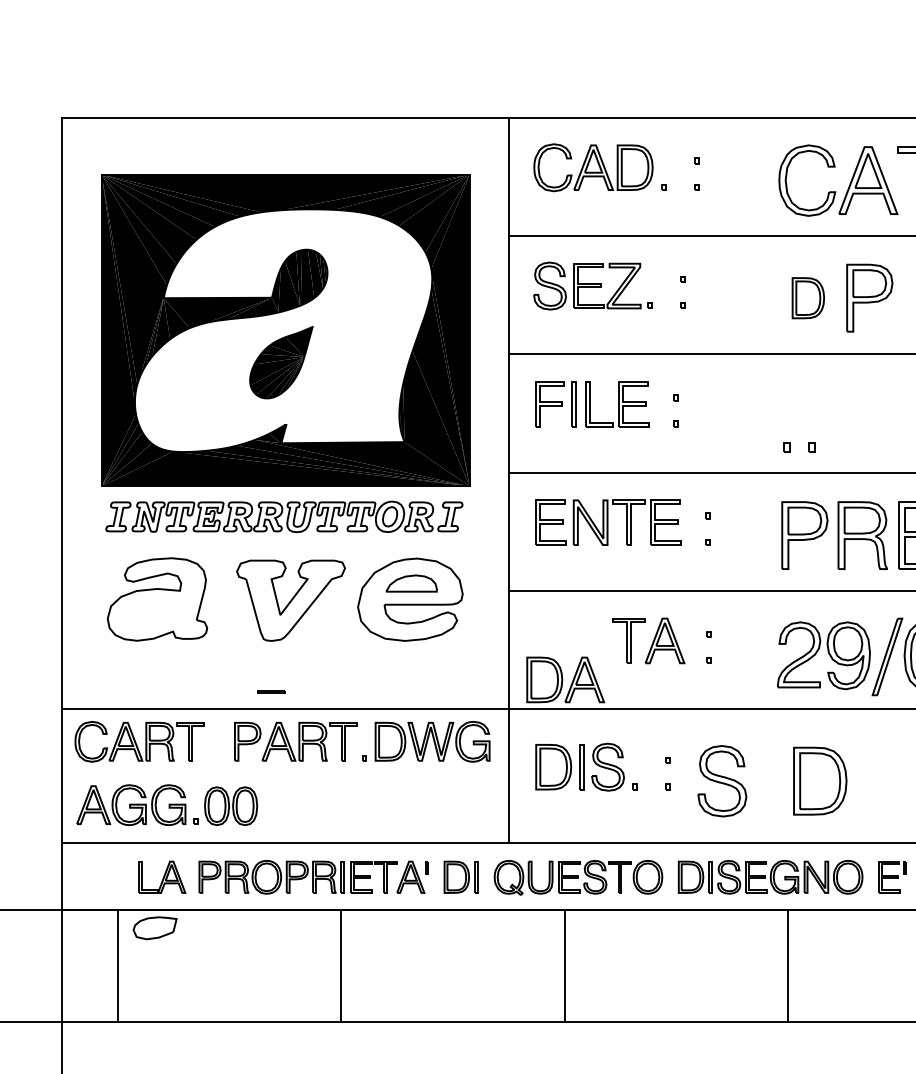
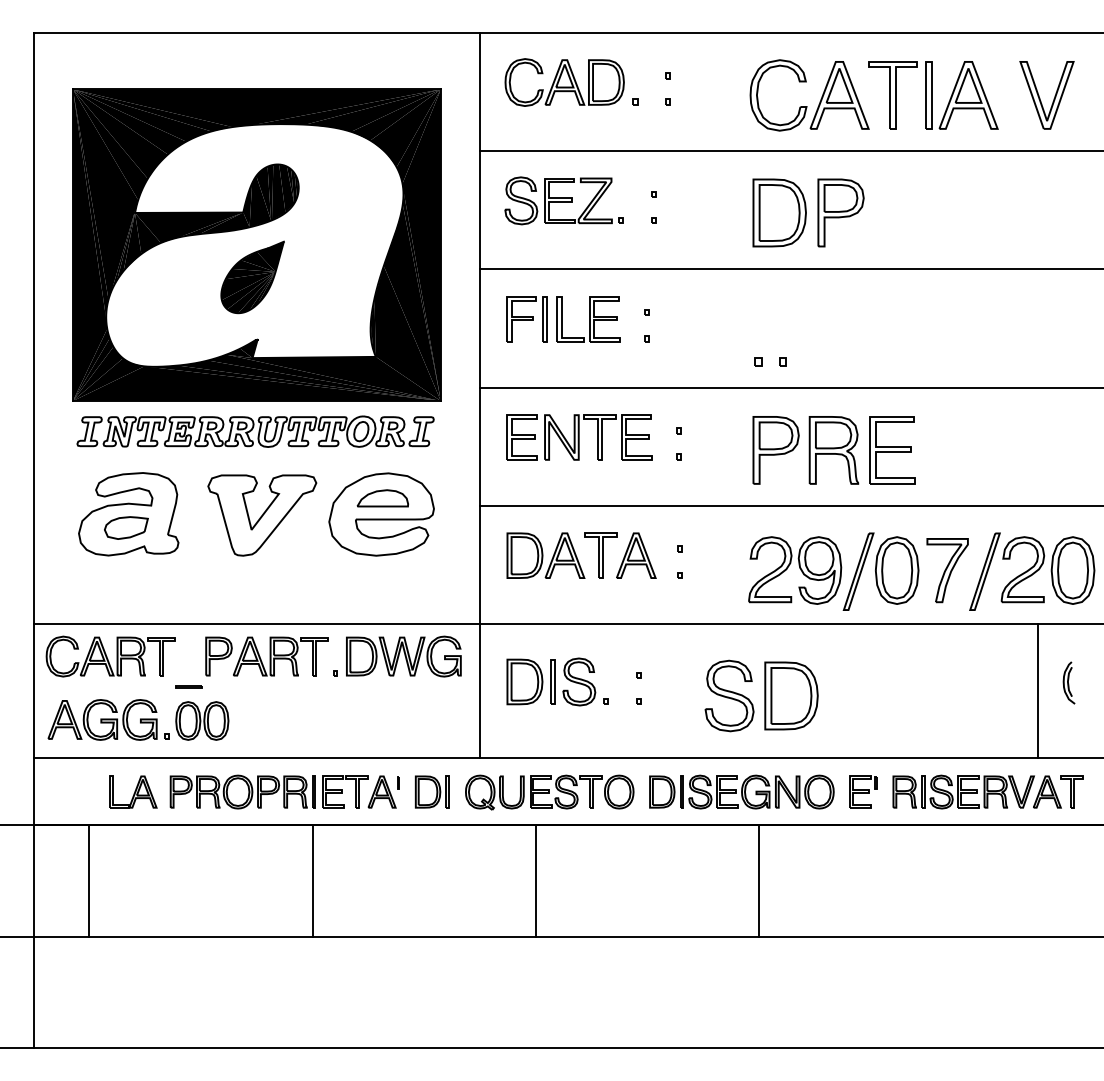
part: (808, 297) -> (779, 212), size x1.67
part: (565, 679) -> (545, 555), moved
line: (271, 691) -> (188, 686), moved
part: (722, 780) -> (729, 695), moved
part: (155, 927) -> (126, 527), moved

